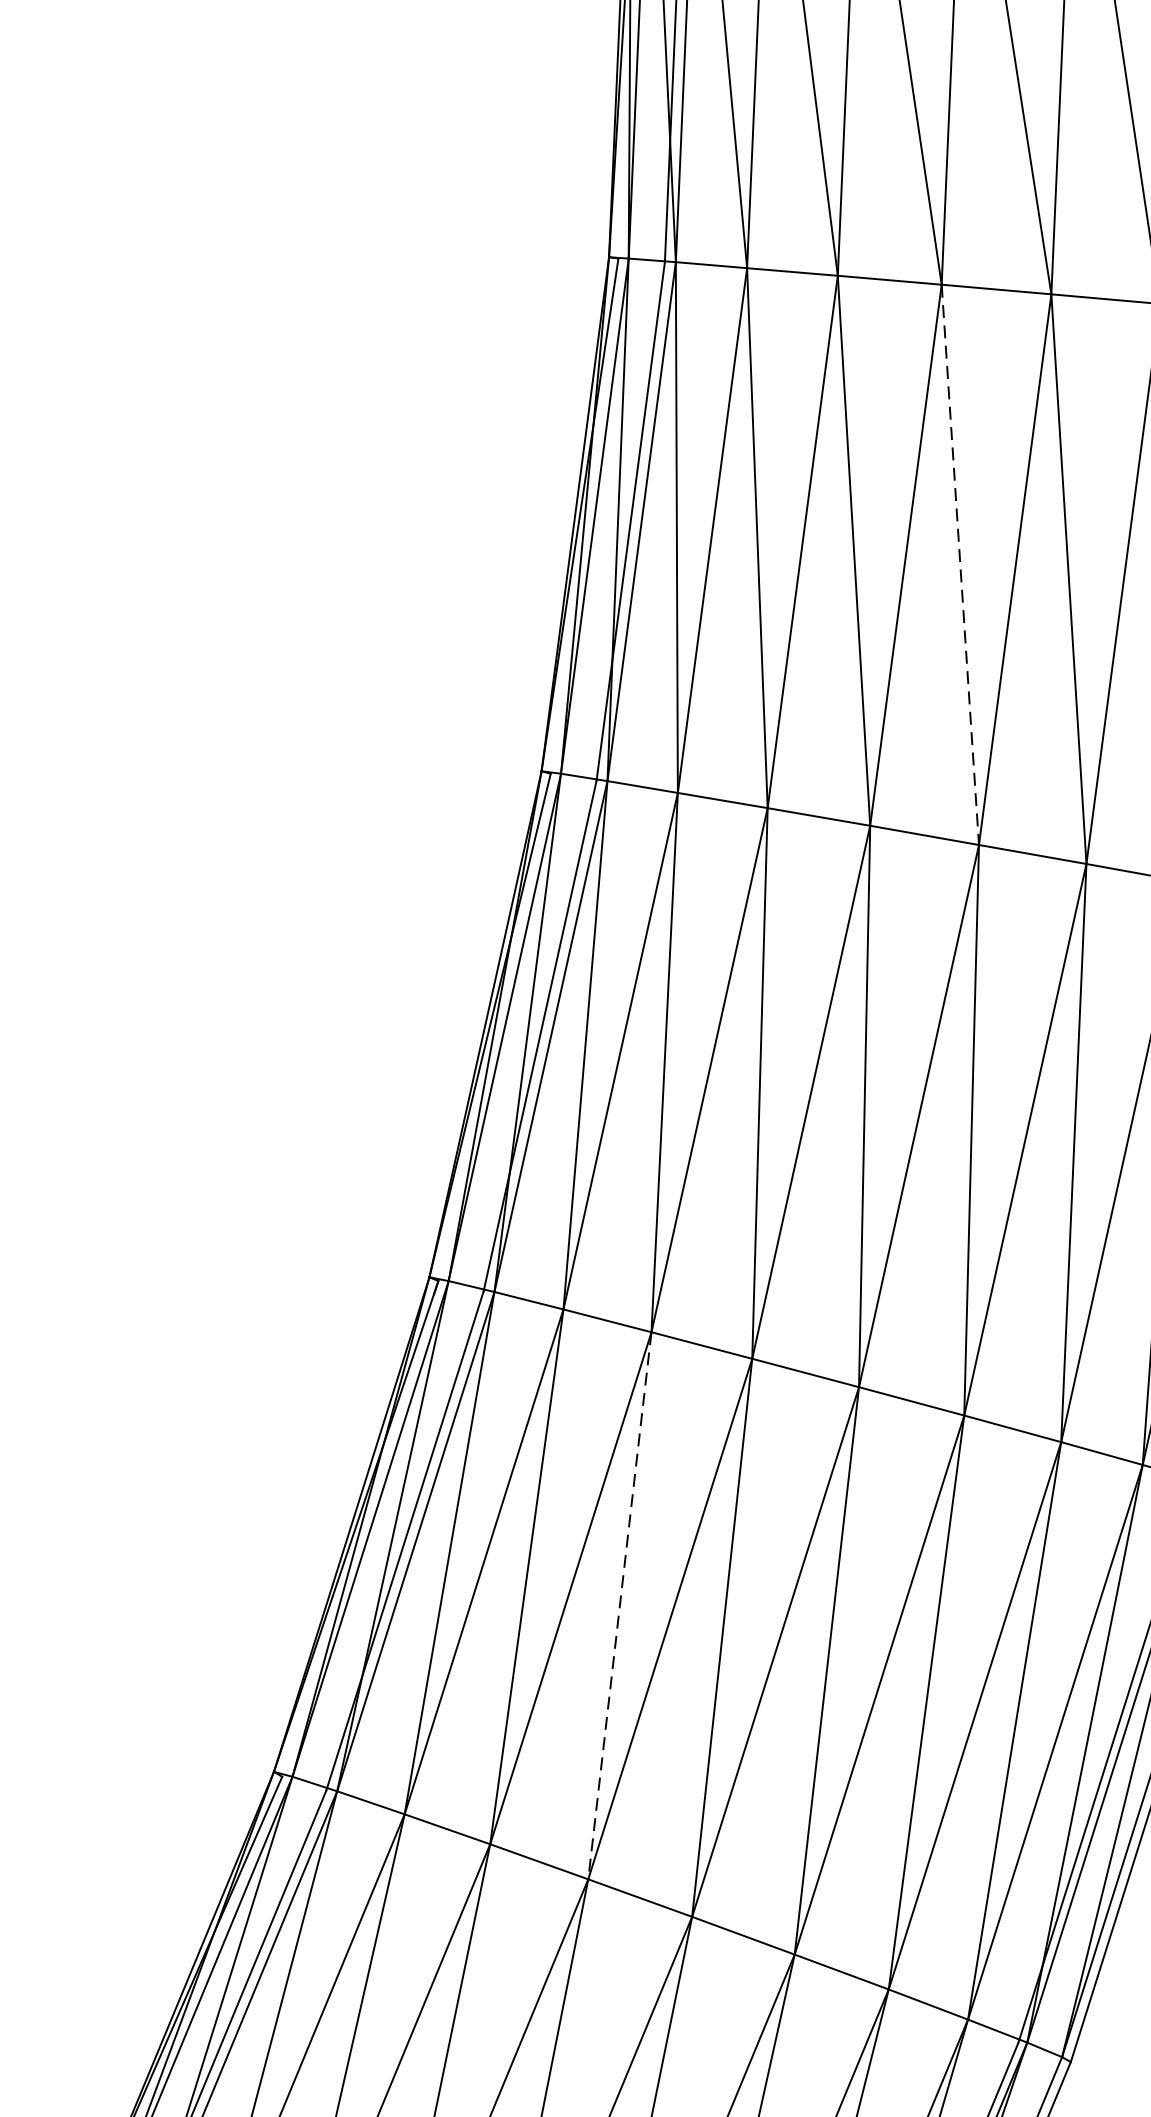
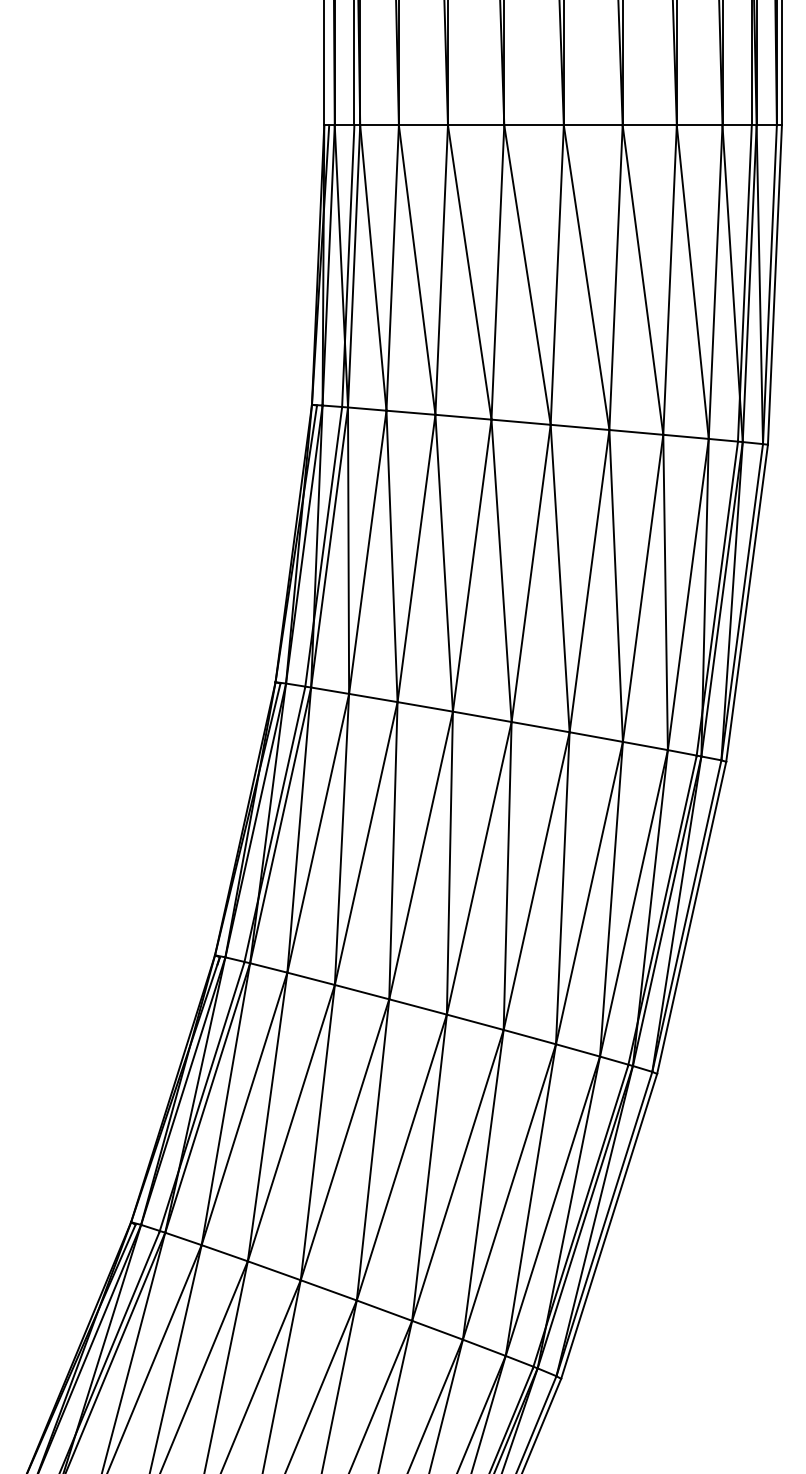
line: (960, 564) -> (501, 570), dashed -> solid
line: (619, 1605) -> (317, 1132), dashed -> solid

